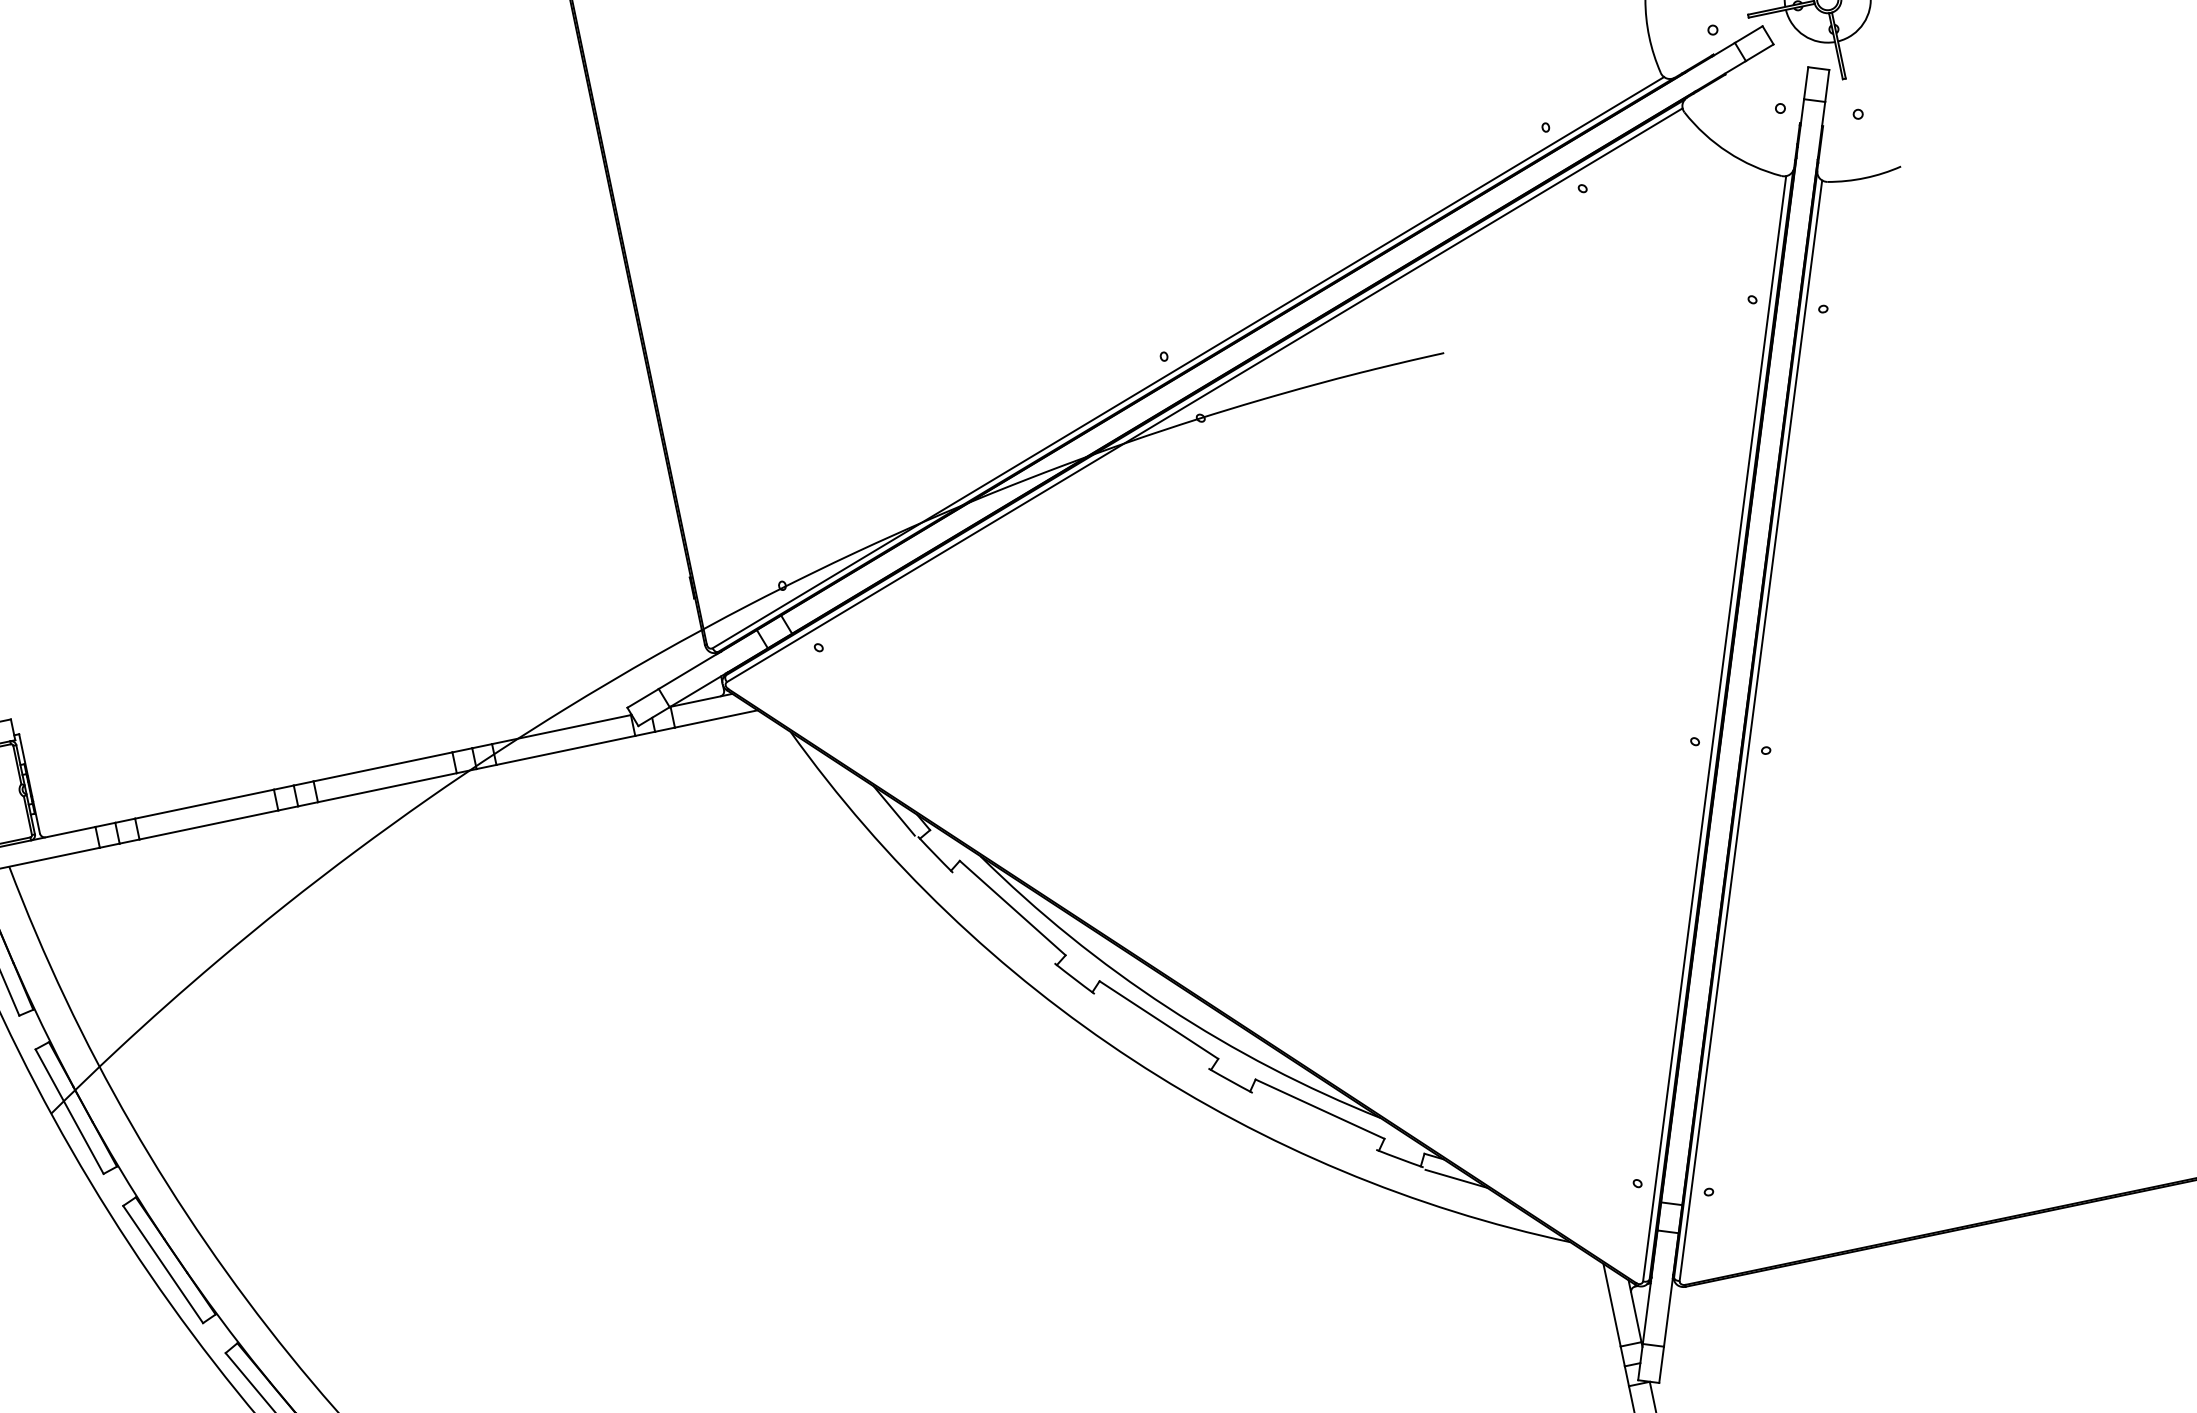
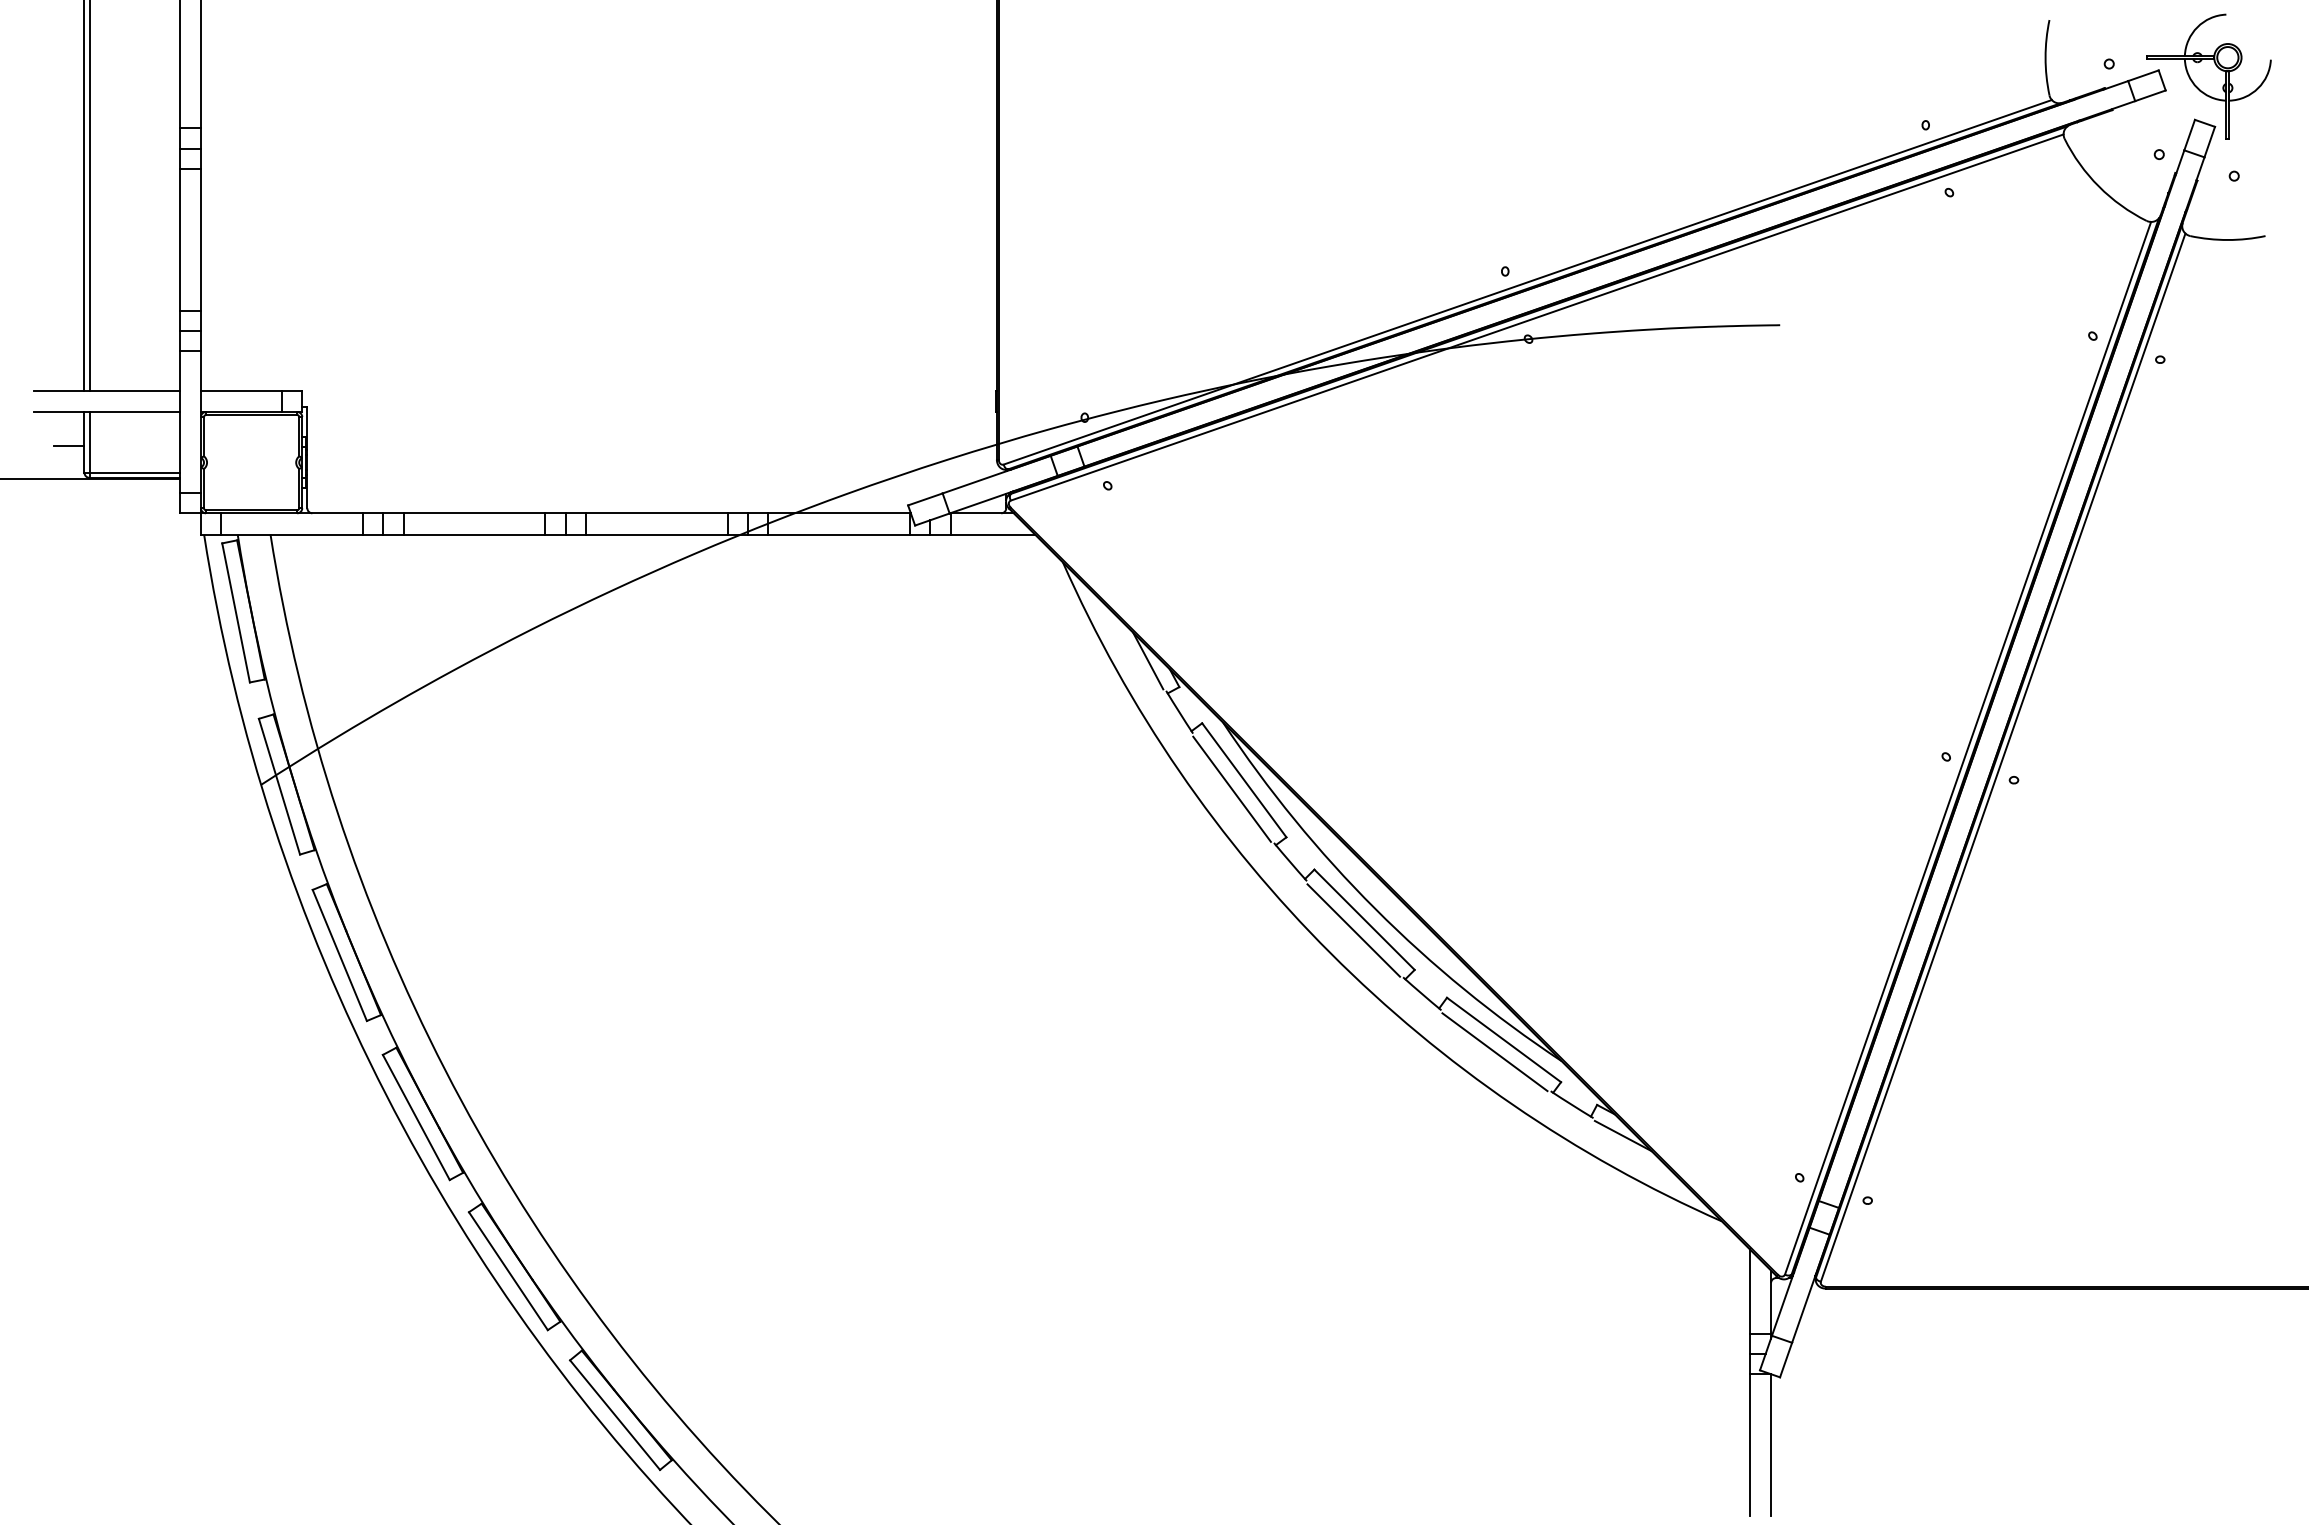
line: (1001, 918) -> (1231, 788), added
line: (1150, 1032) -> (1353, 930), added
line: (1313, 1123) -> (1494, 1052), added

